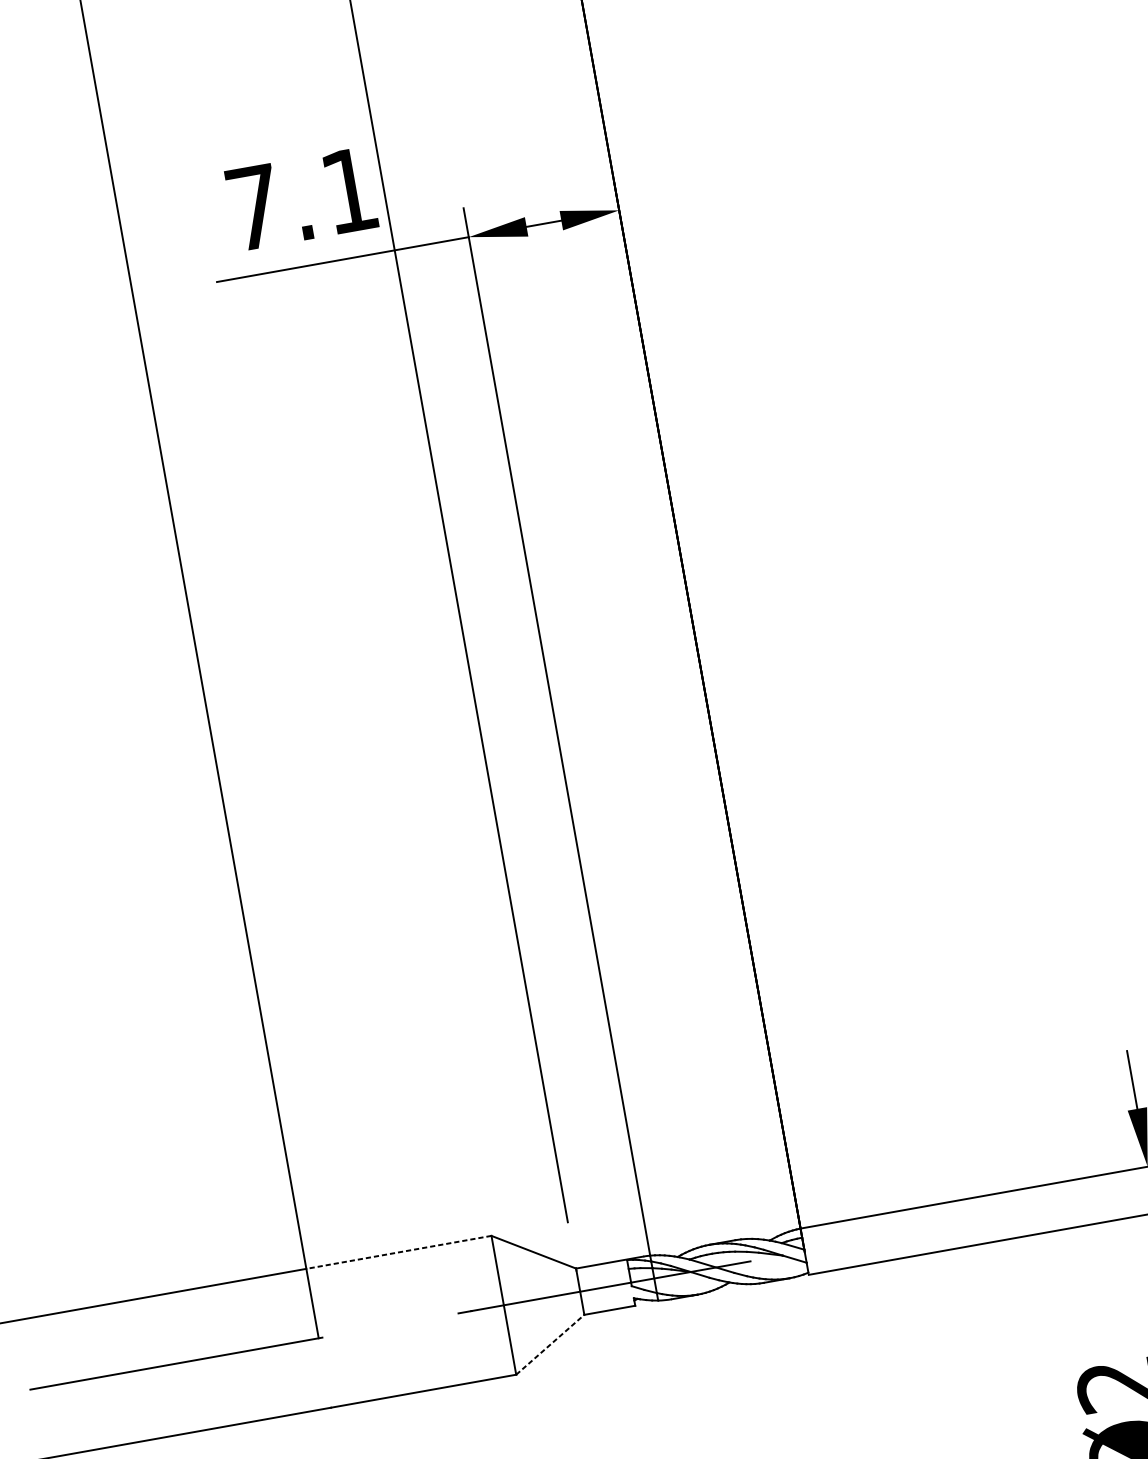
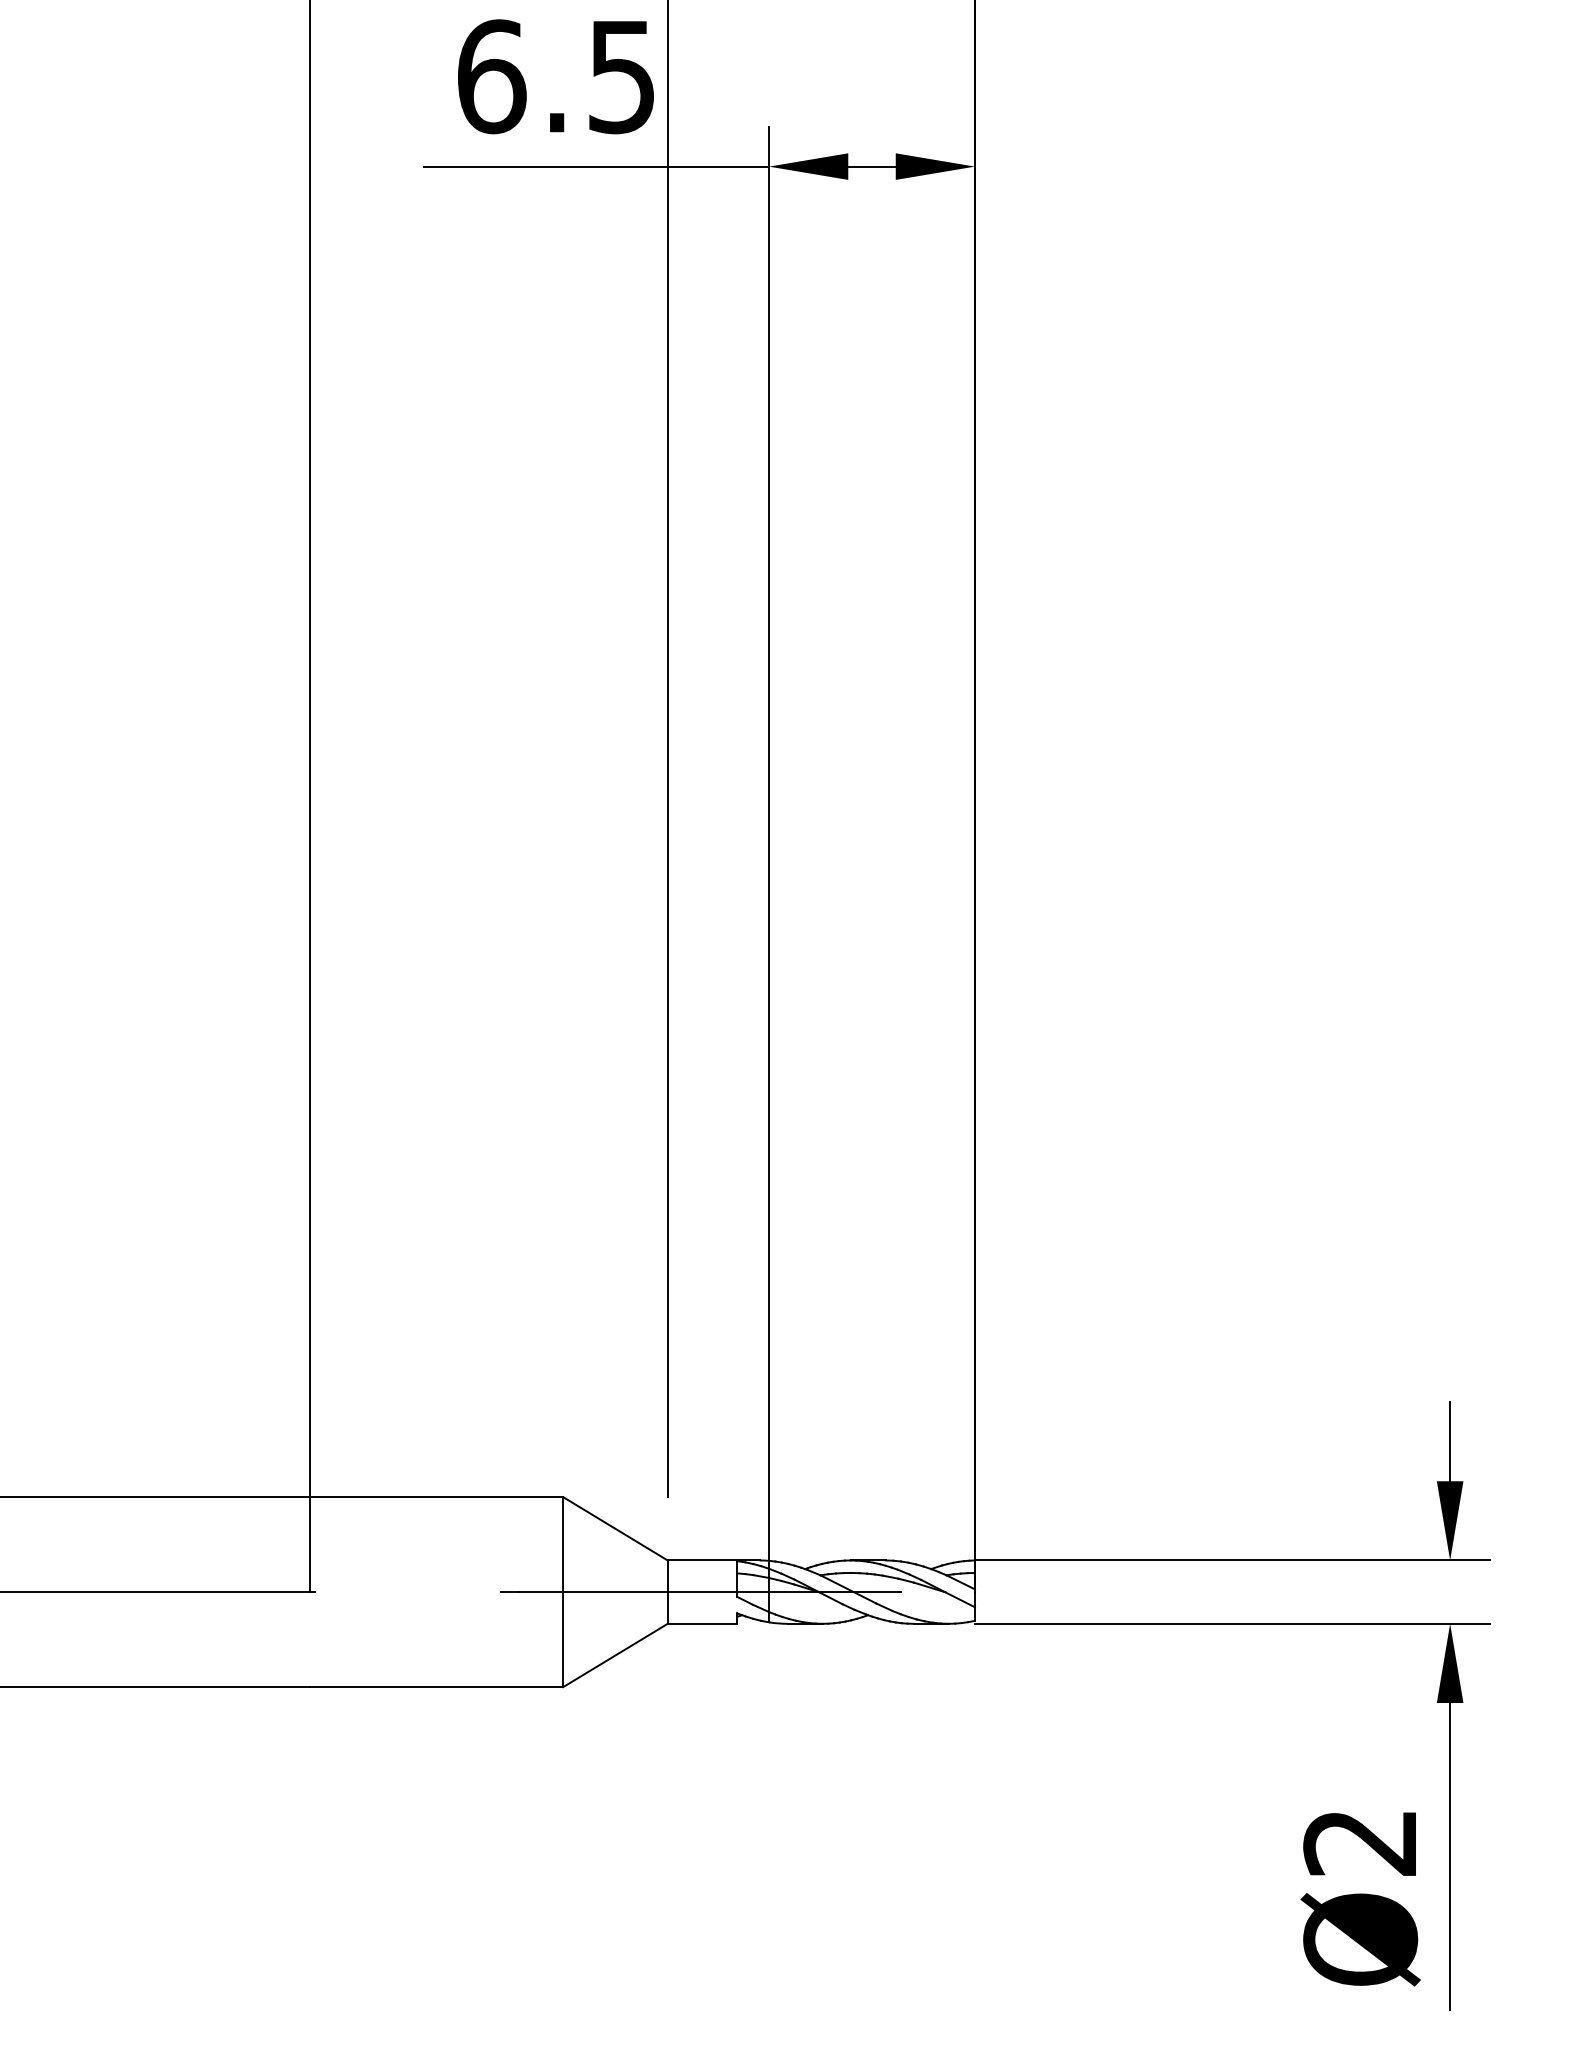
text: (301, 199) -> (555, 76), 7.1 -> 6.5
line: (399, 1252) -> (436, 1497), dashed -> solid
line: (550, 1344) -> (615, 1655), dashed -> solid

